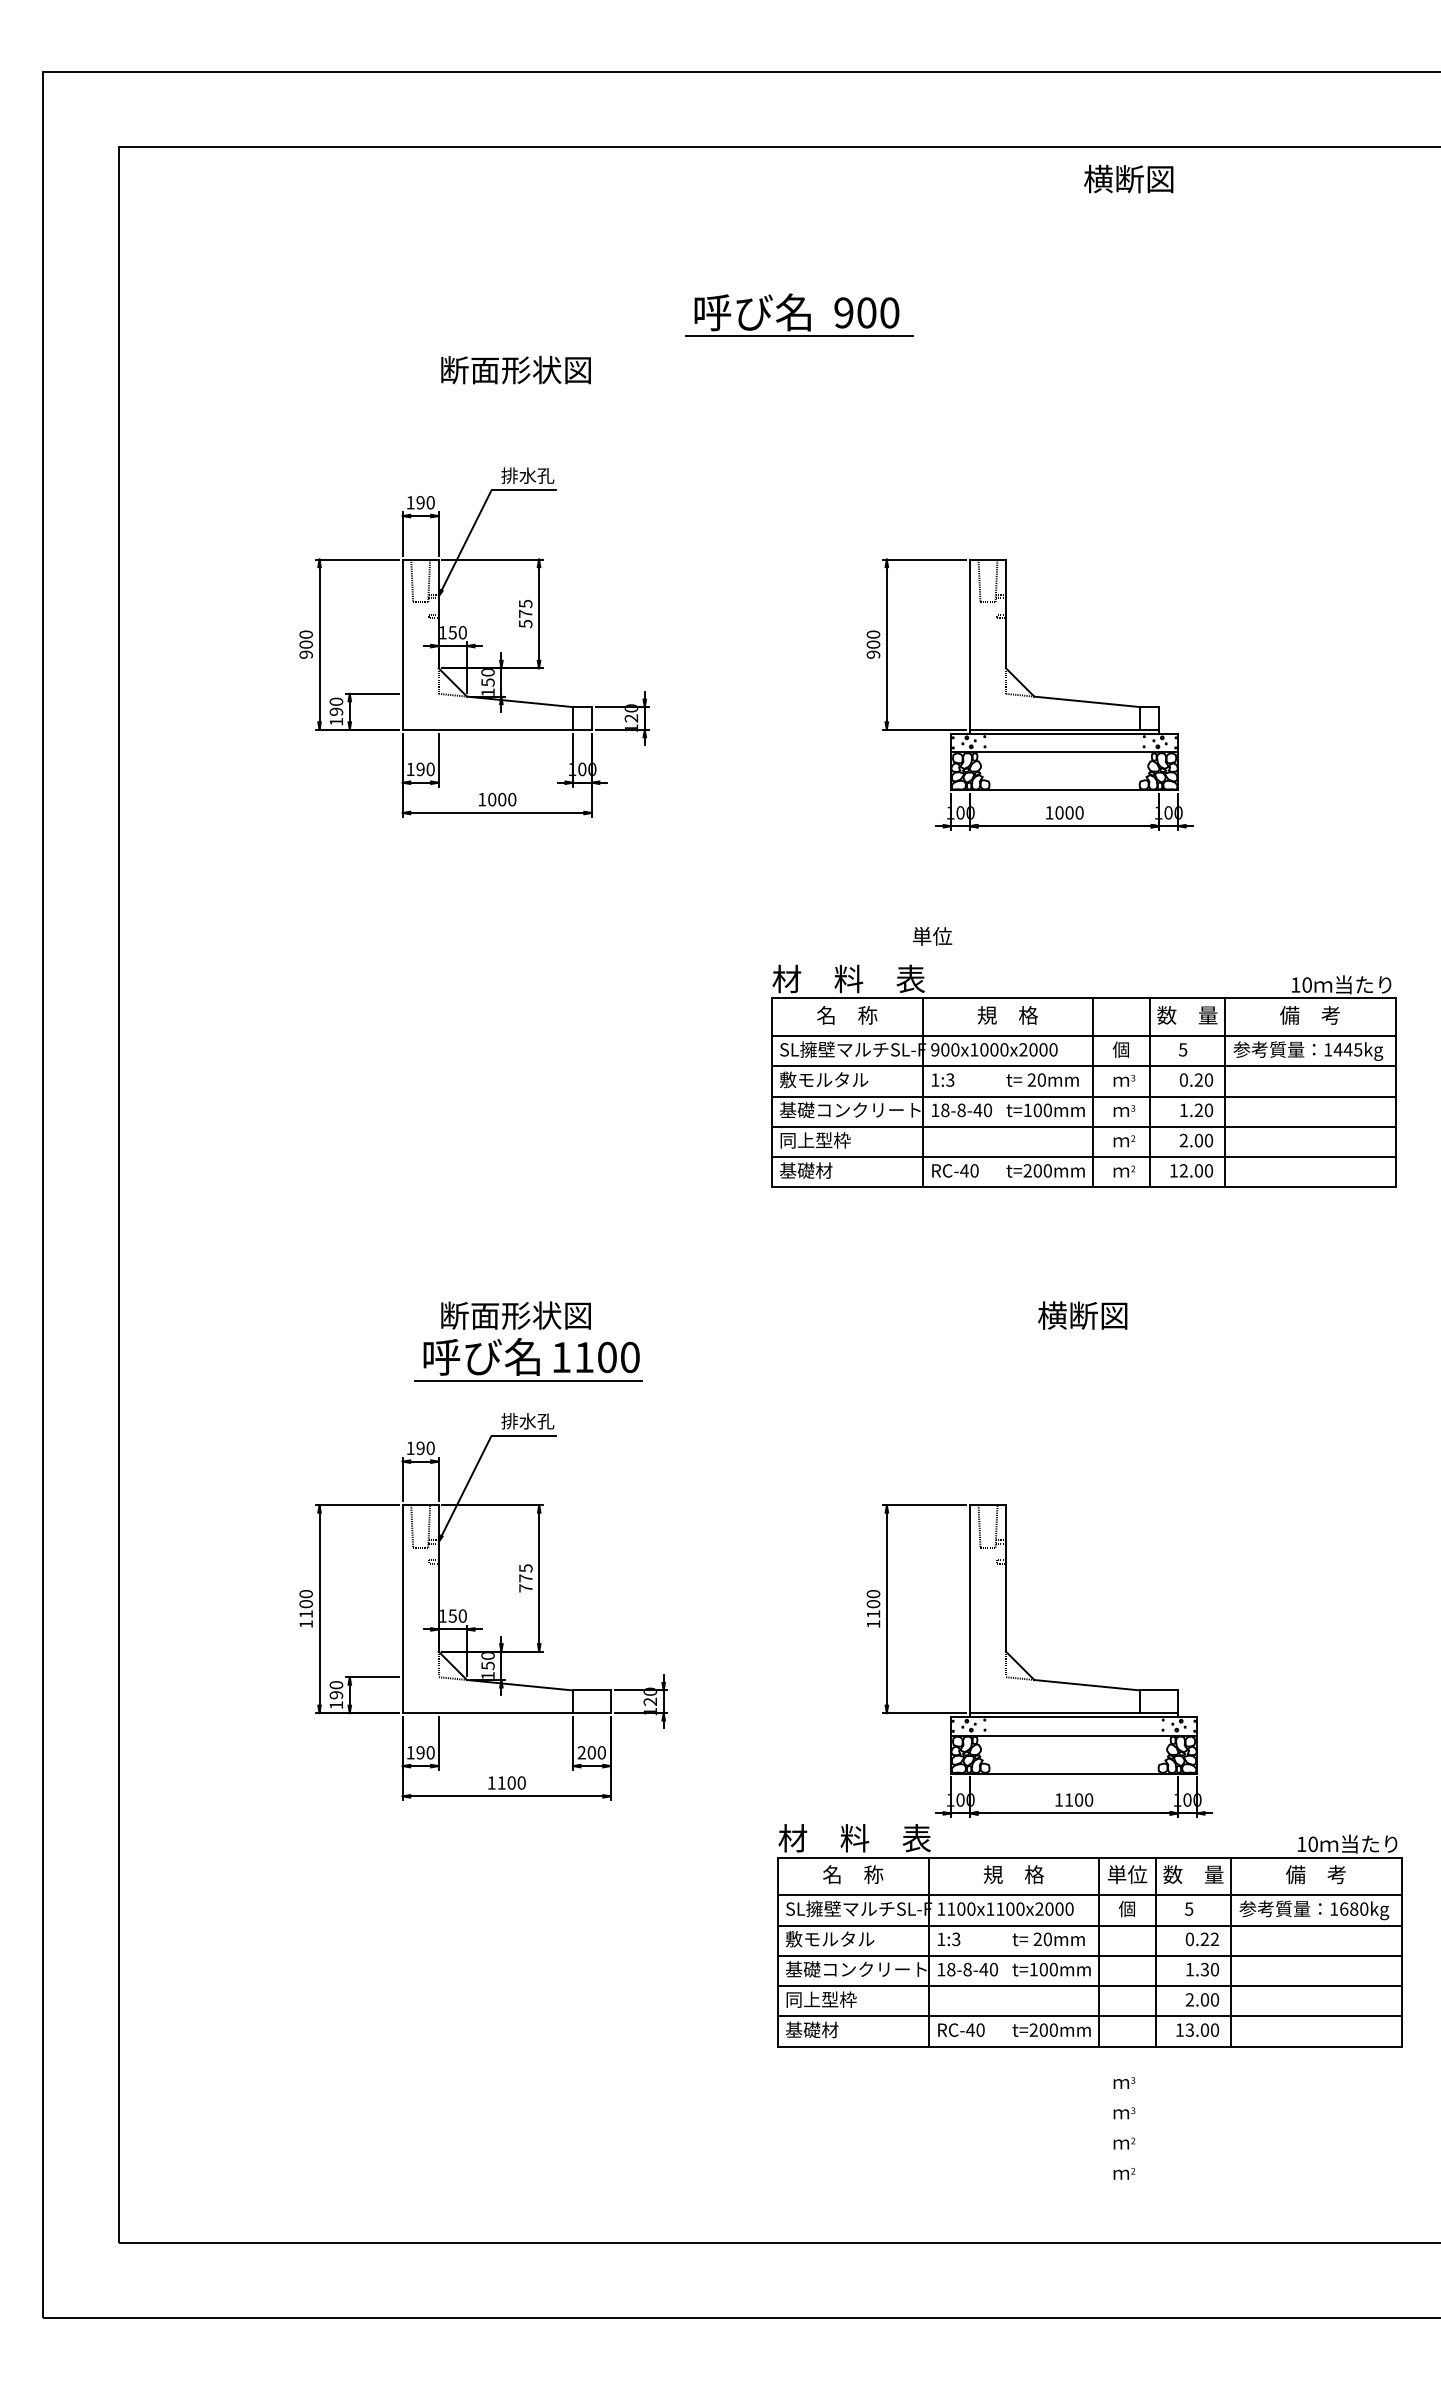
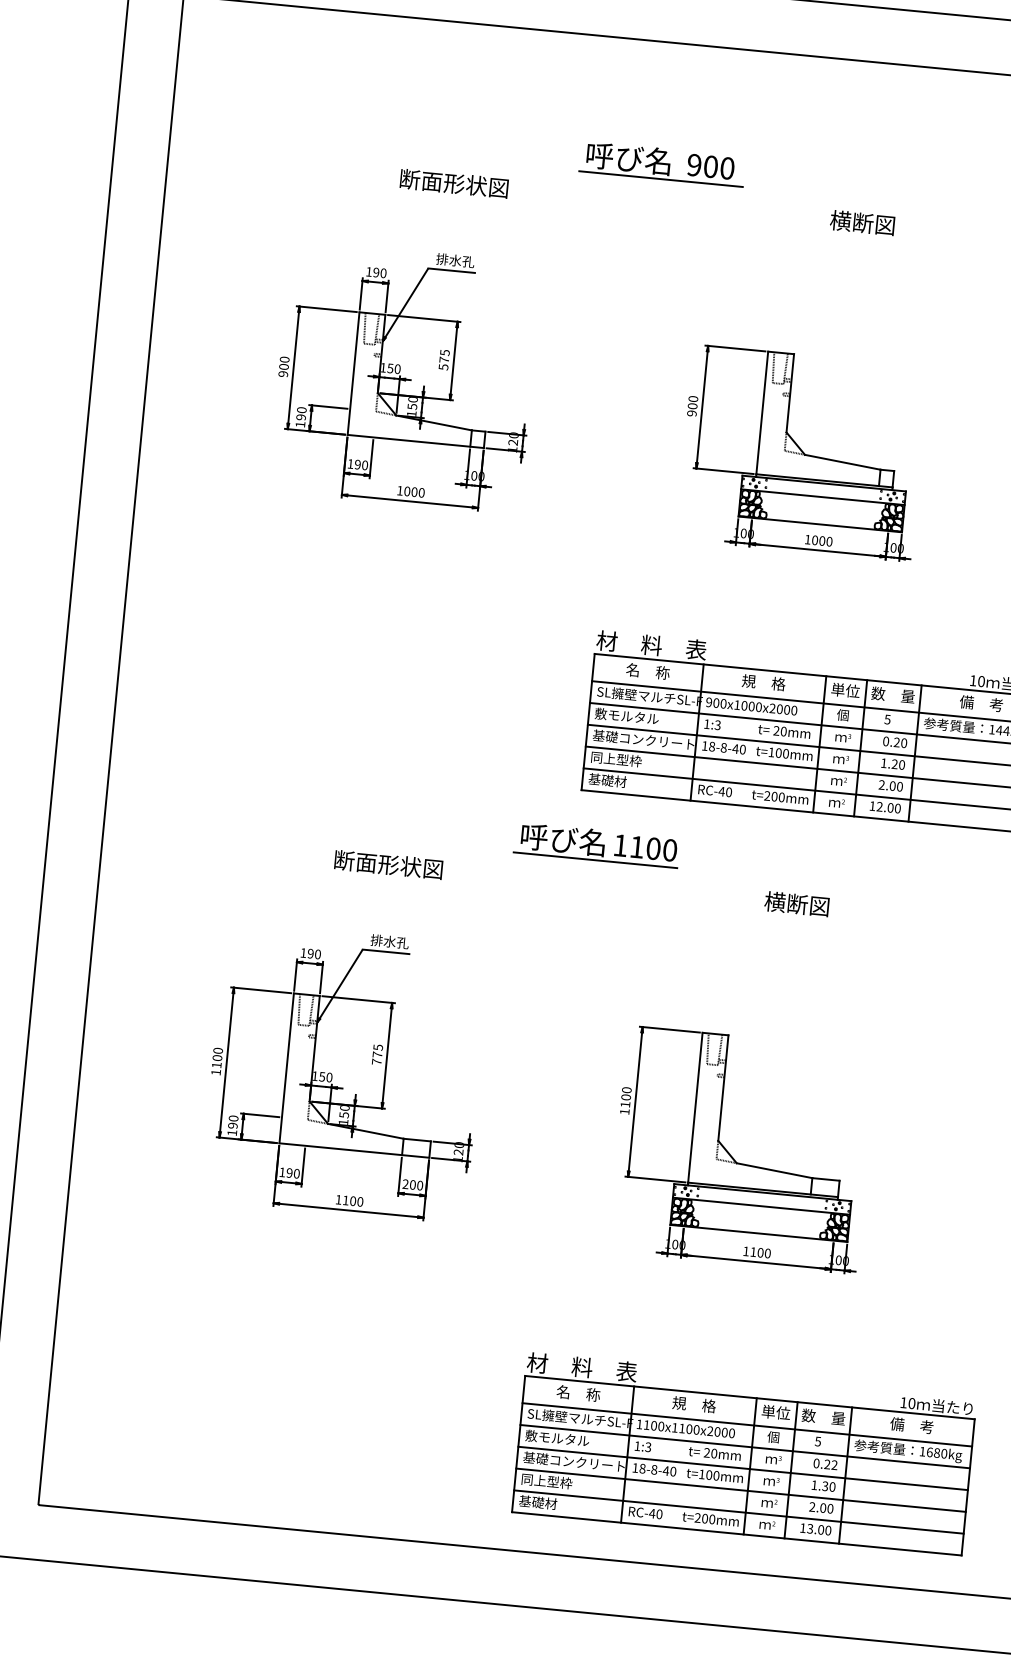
text: (1128, 178) -> (862, 222), moved
text: (932, 936) -> (845, 690), moved
part: (528, 1359) -> (596, 844), moved
part: (1089, 1935) -> (744, 1453), moved

